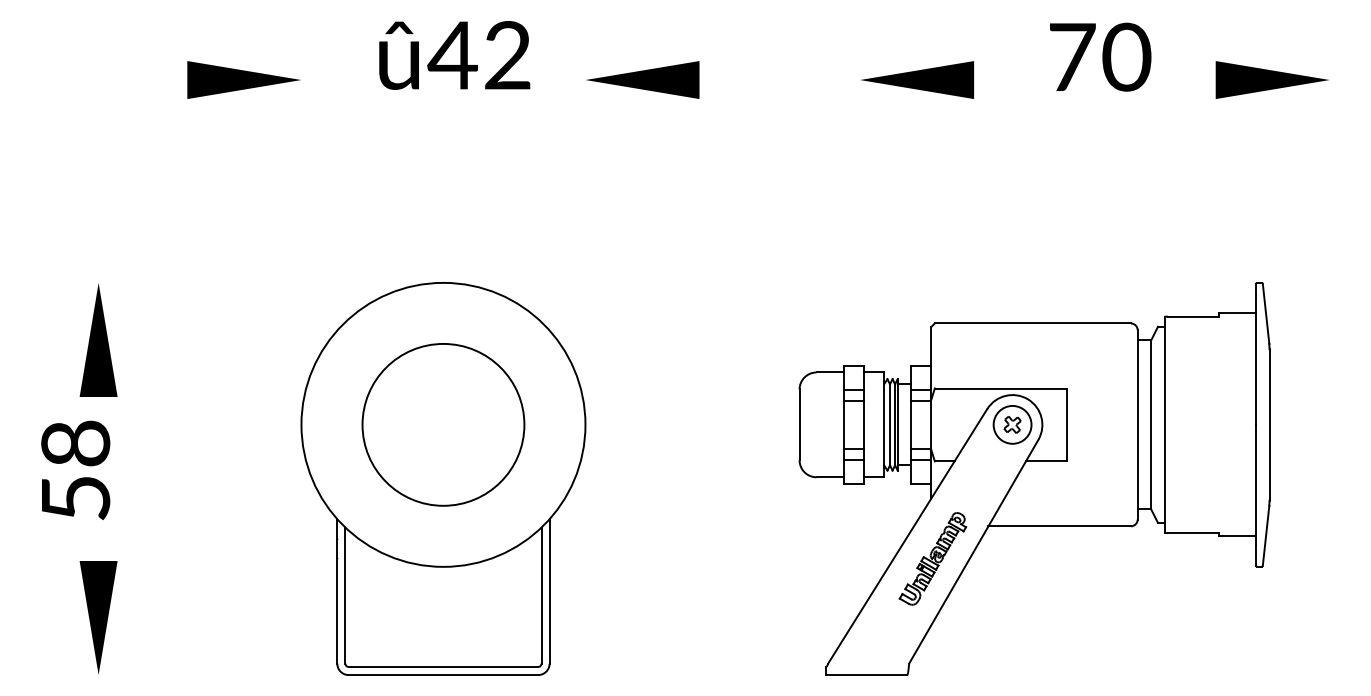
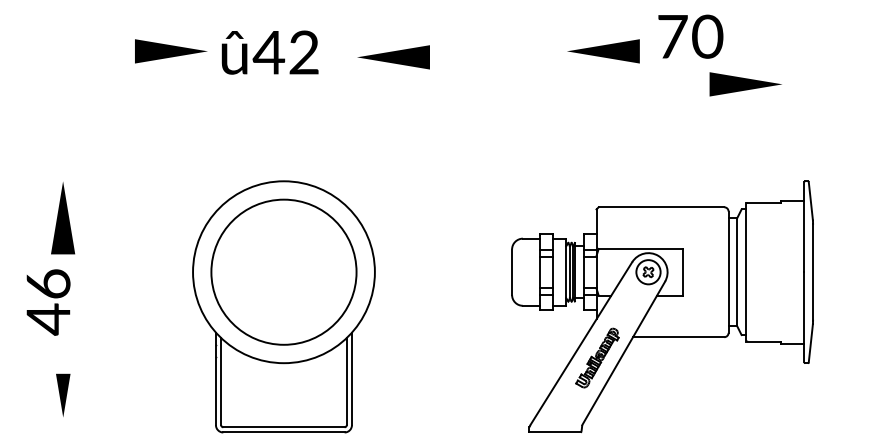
text: (453, 55) -> (269, 52), moved
text: (1100, 56) -> (690, 36), moved
part: (244, 80) -> (171, 51), moved
part: (642, 80) -> (393, 57), moved
part: (917, 80) -> (603, 51), moved
part: (1271, 80) -> (745, 84), moved
circle: (442, 425) -> (283, 272), size x1.4
text: (75, 472) -> (48, 302), 58 -> 46
part: (99, 617) -> (63, 395), size x0.6

